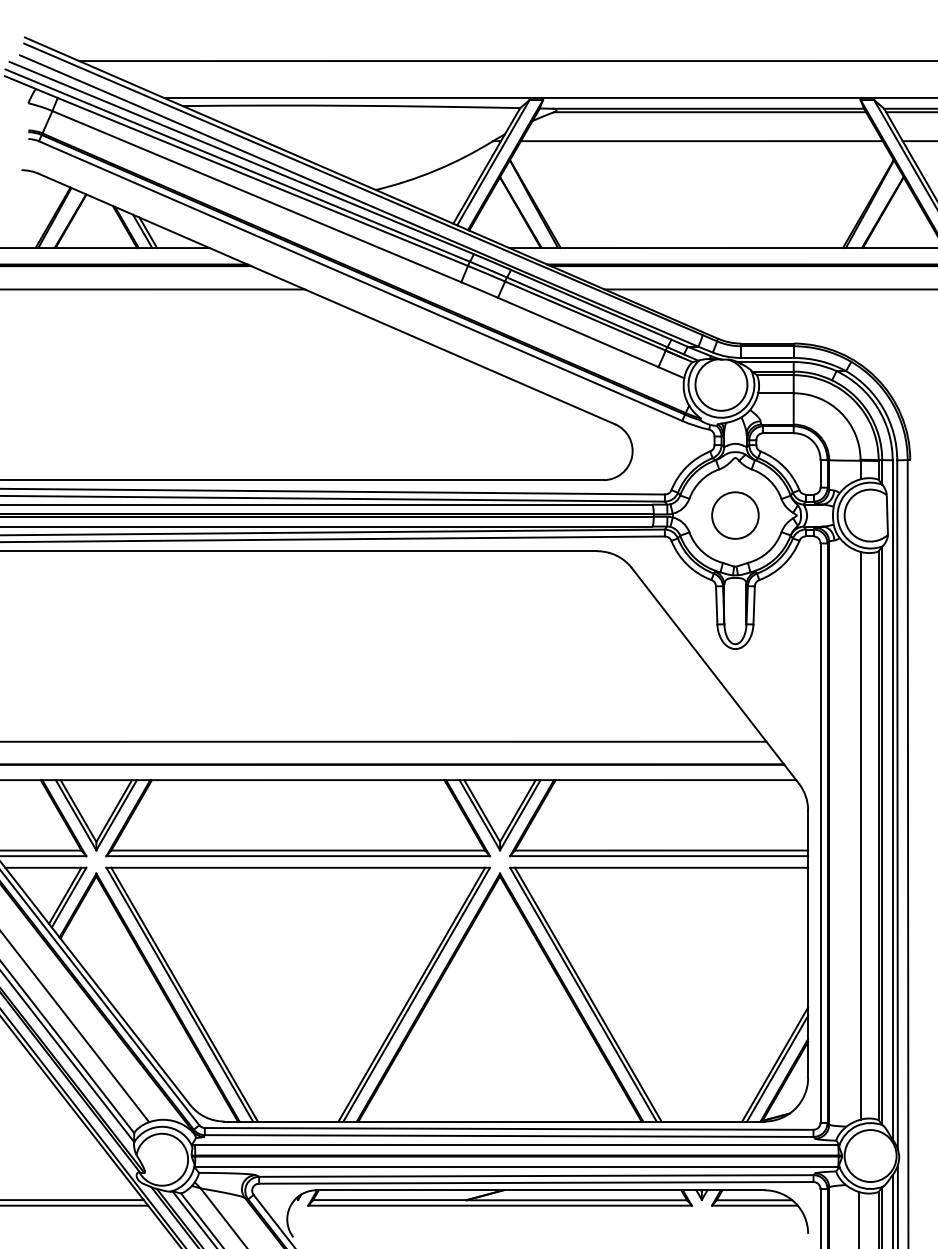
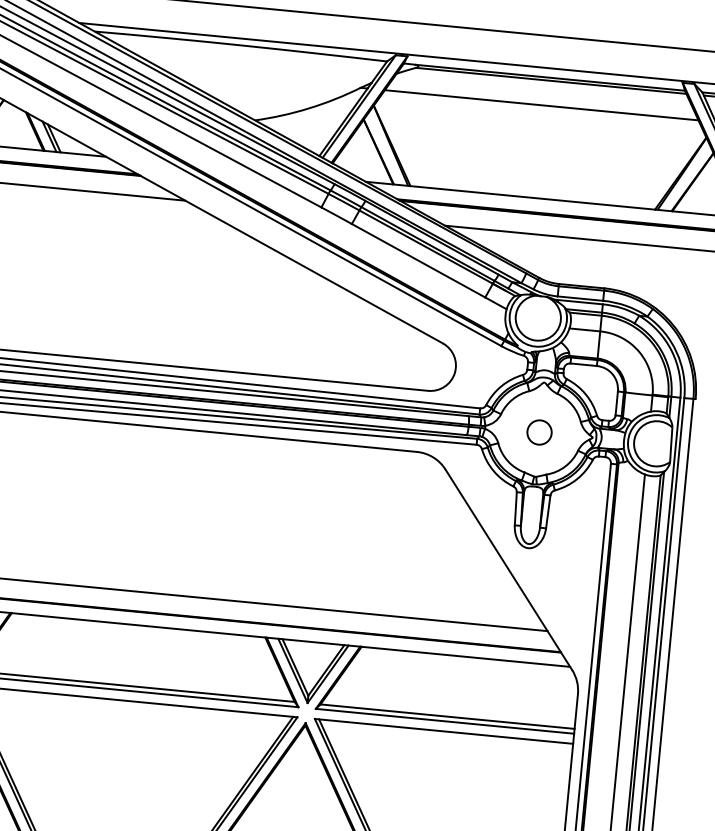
circle: (735, 515) -> (539, 432), size x0.6

